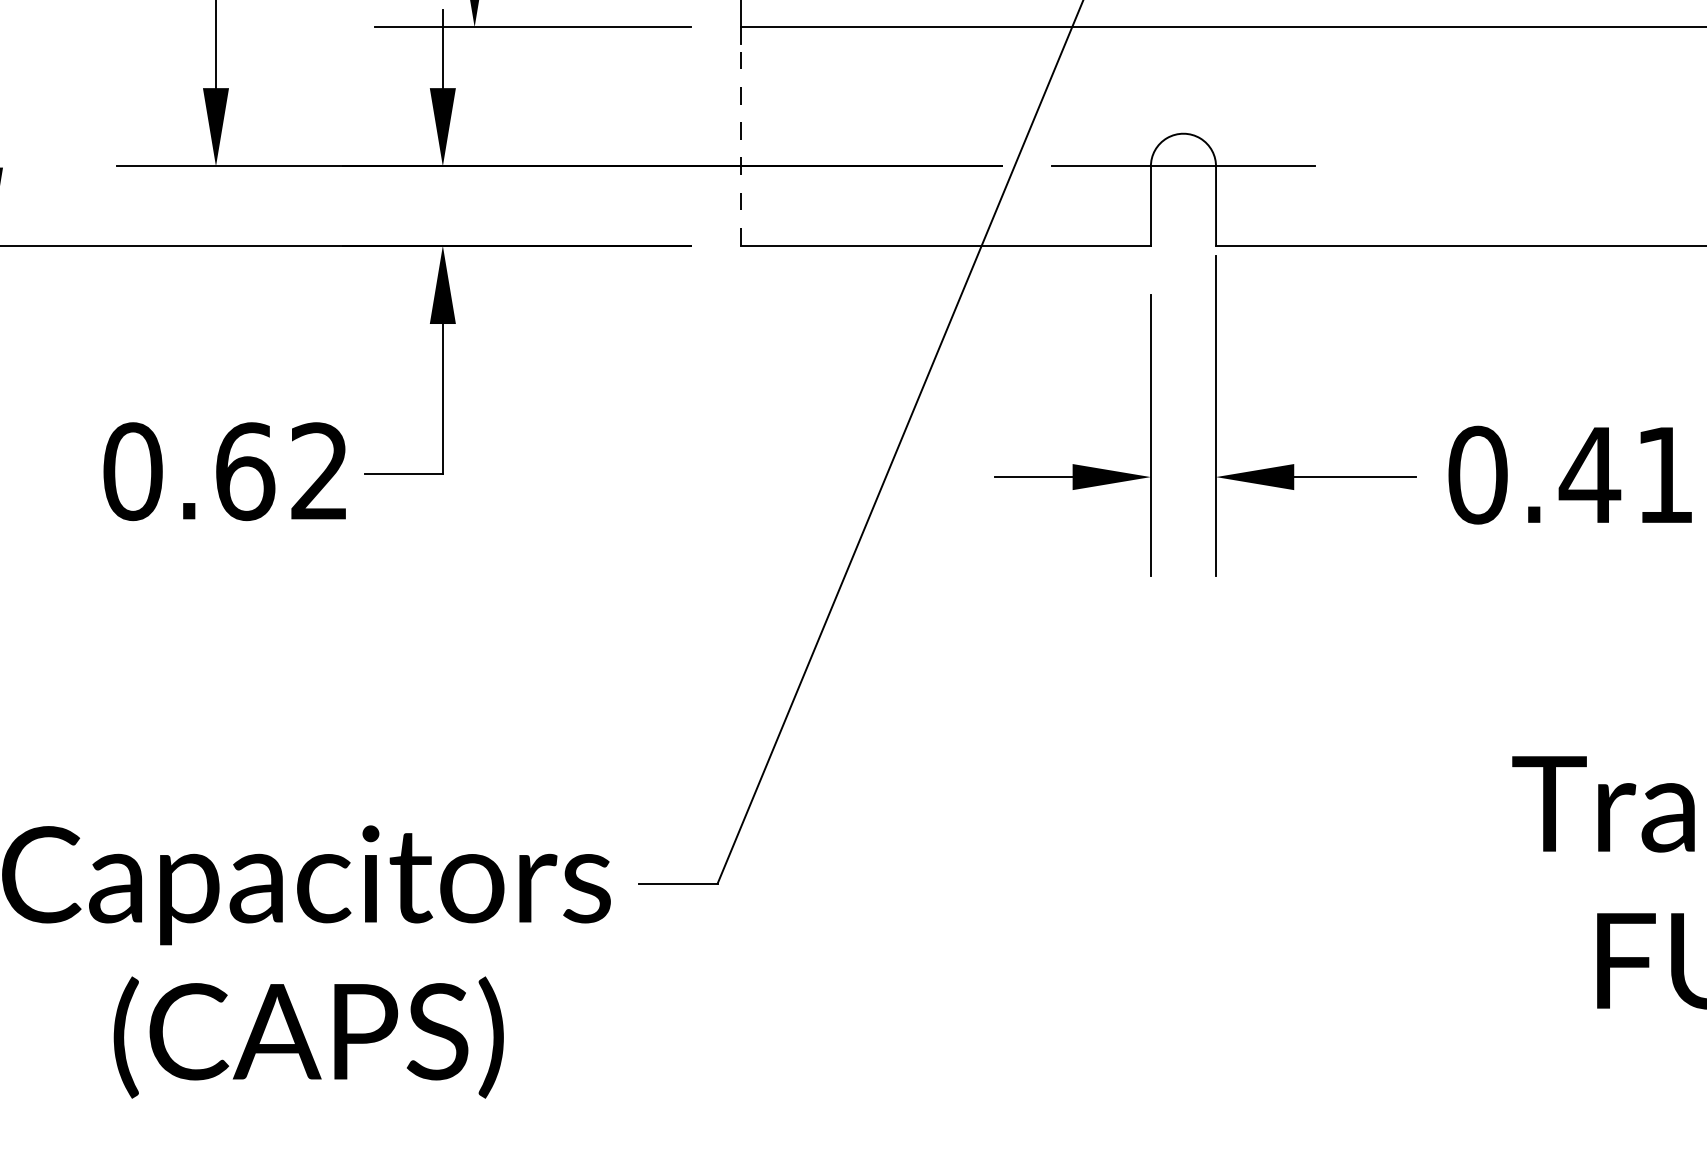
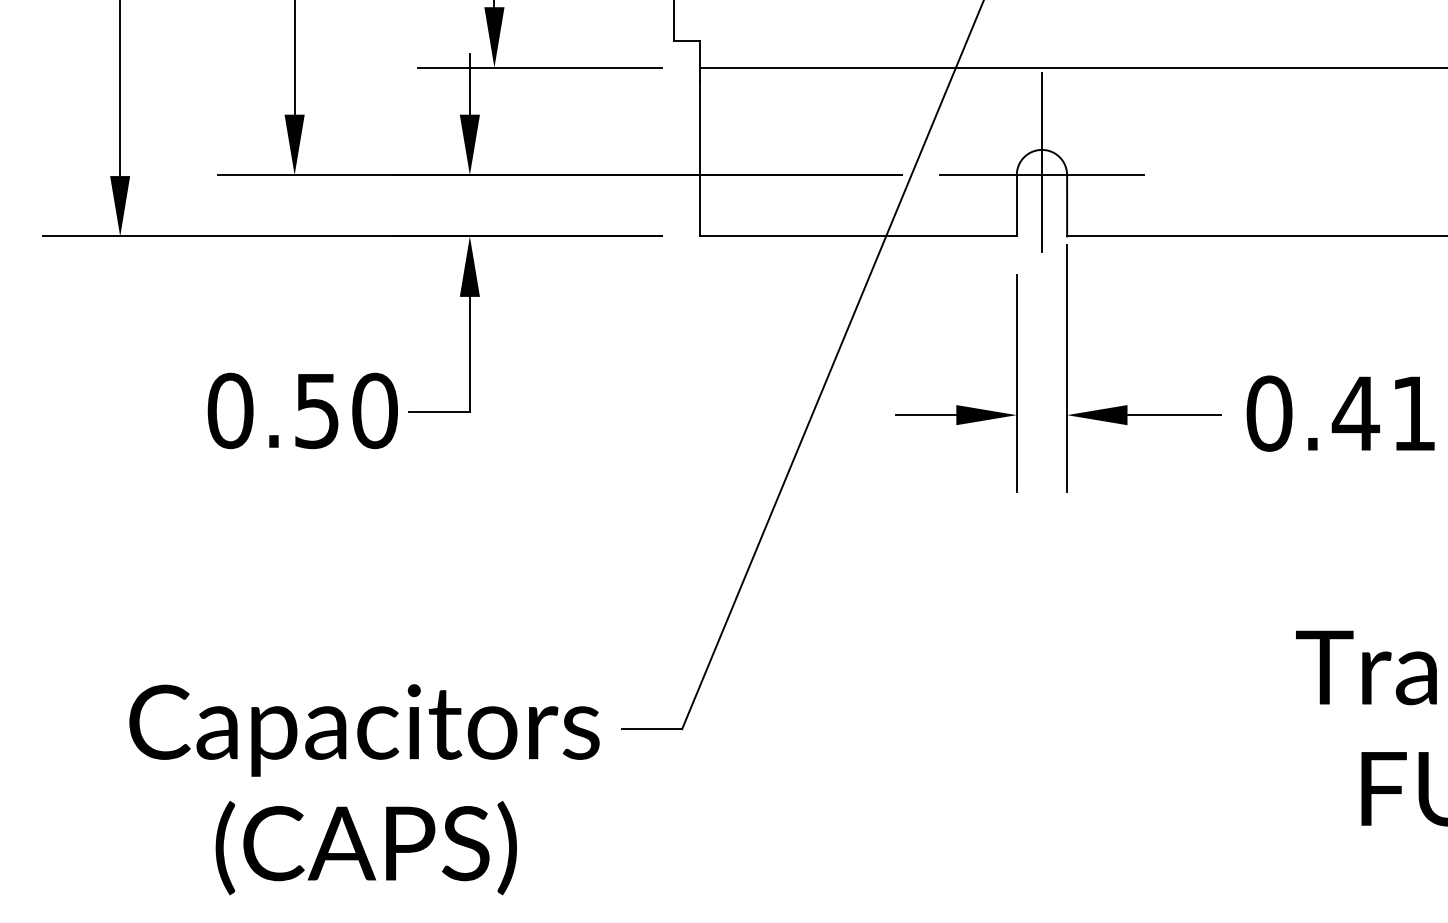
line: (741, 144) -> (700, 158), dashed -> solid
line: (1182, 150) -> (1041, 162), added
text: (281, 471) -> (345, 410), 0.62 -> 0.50

